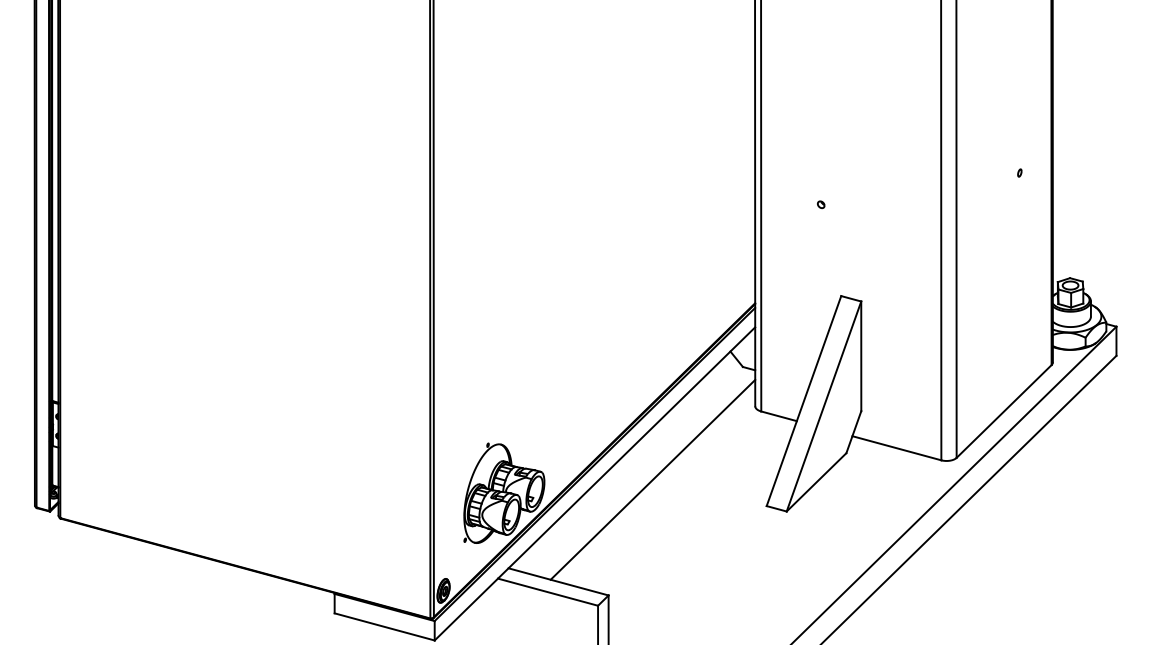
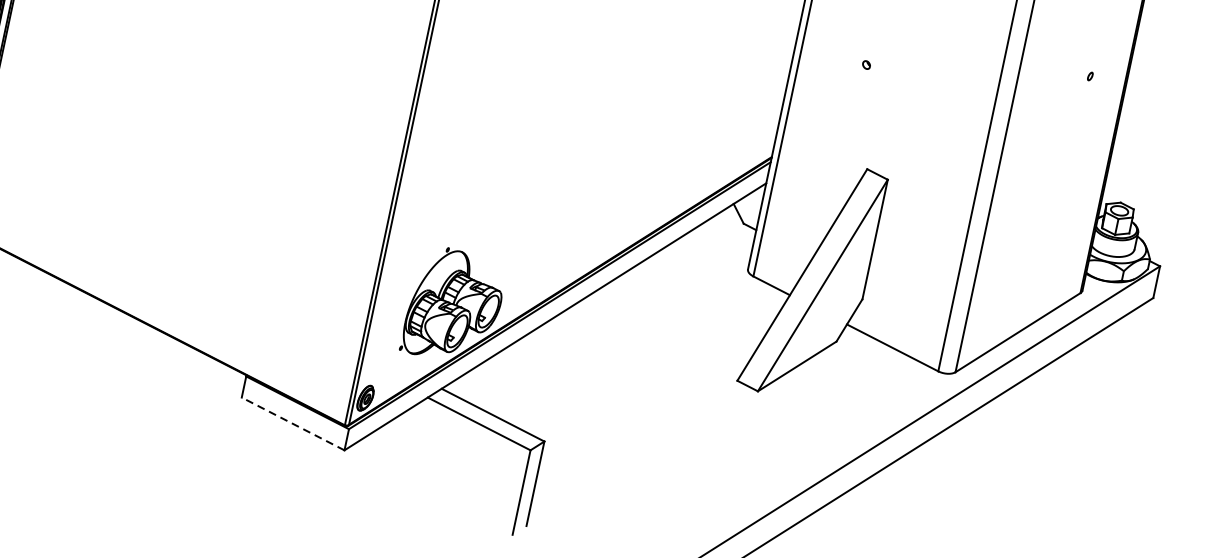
line: (652, 479) -> (619, 325), removed
line: (384, 626) -> (293, 423), solid -> dashed

